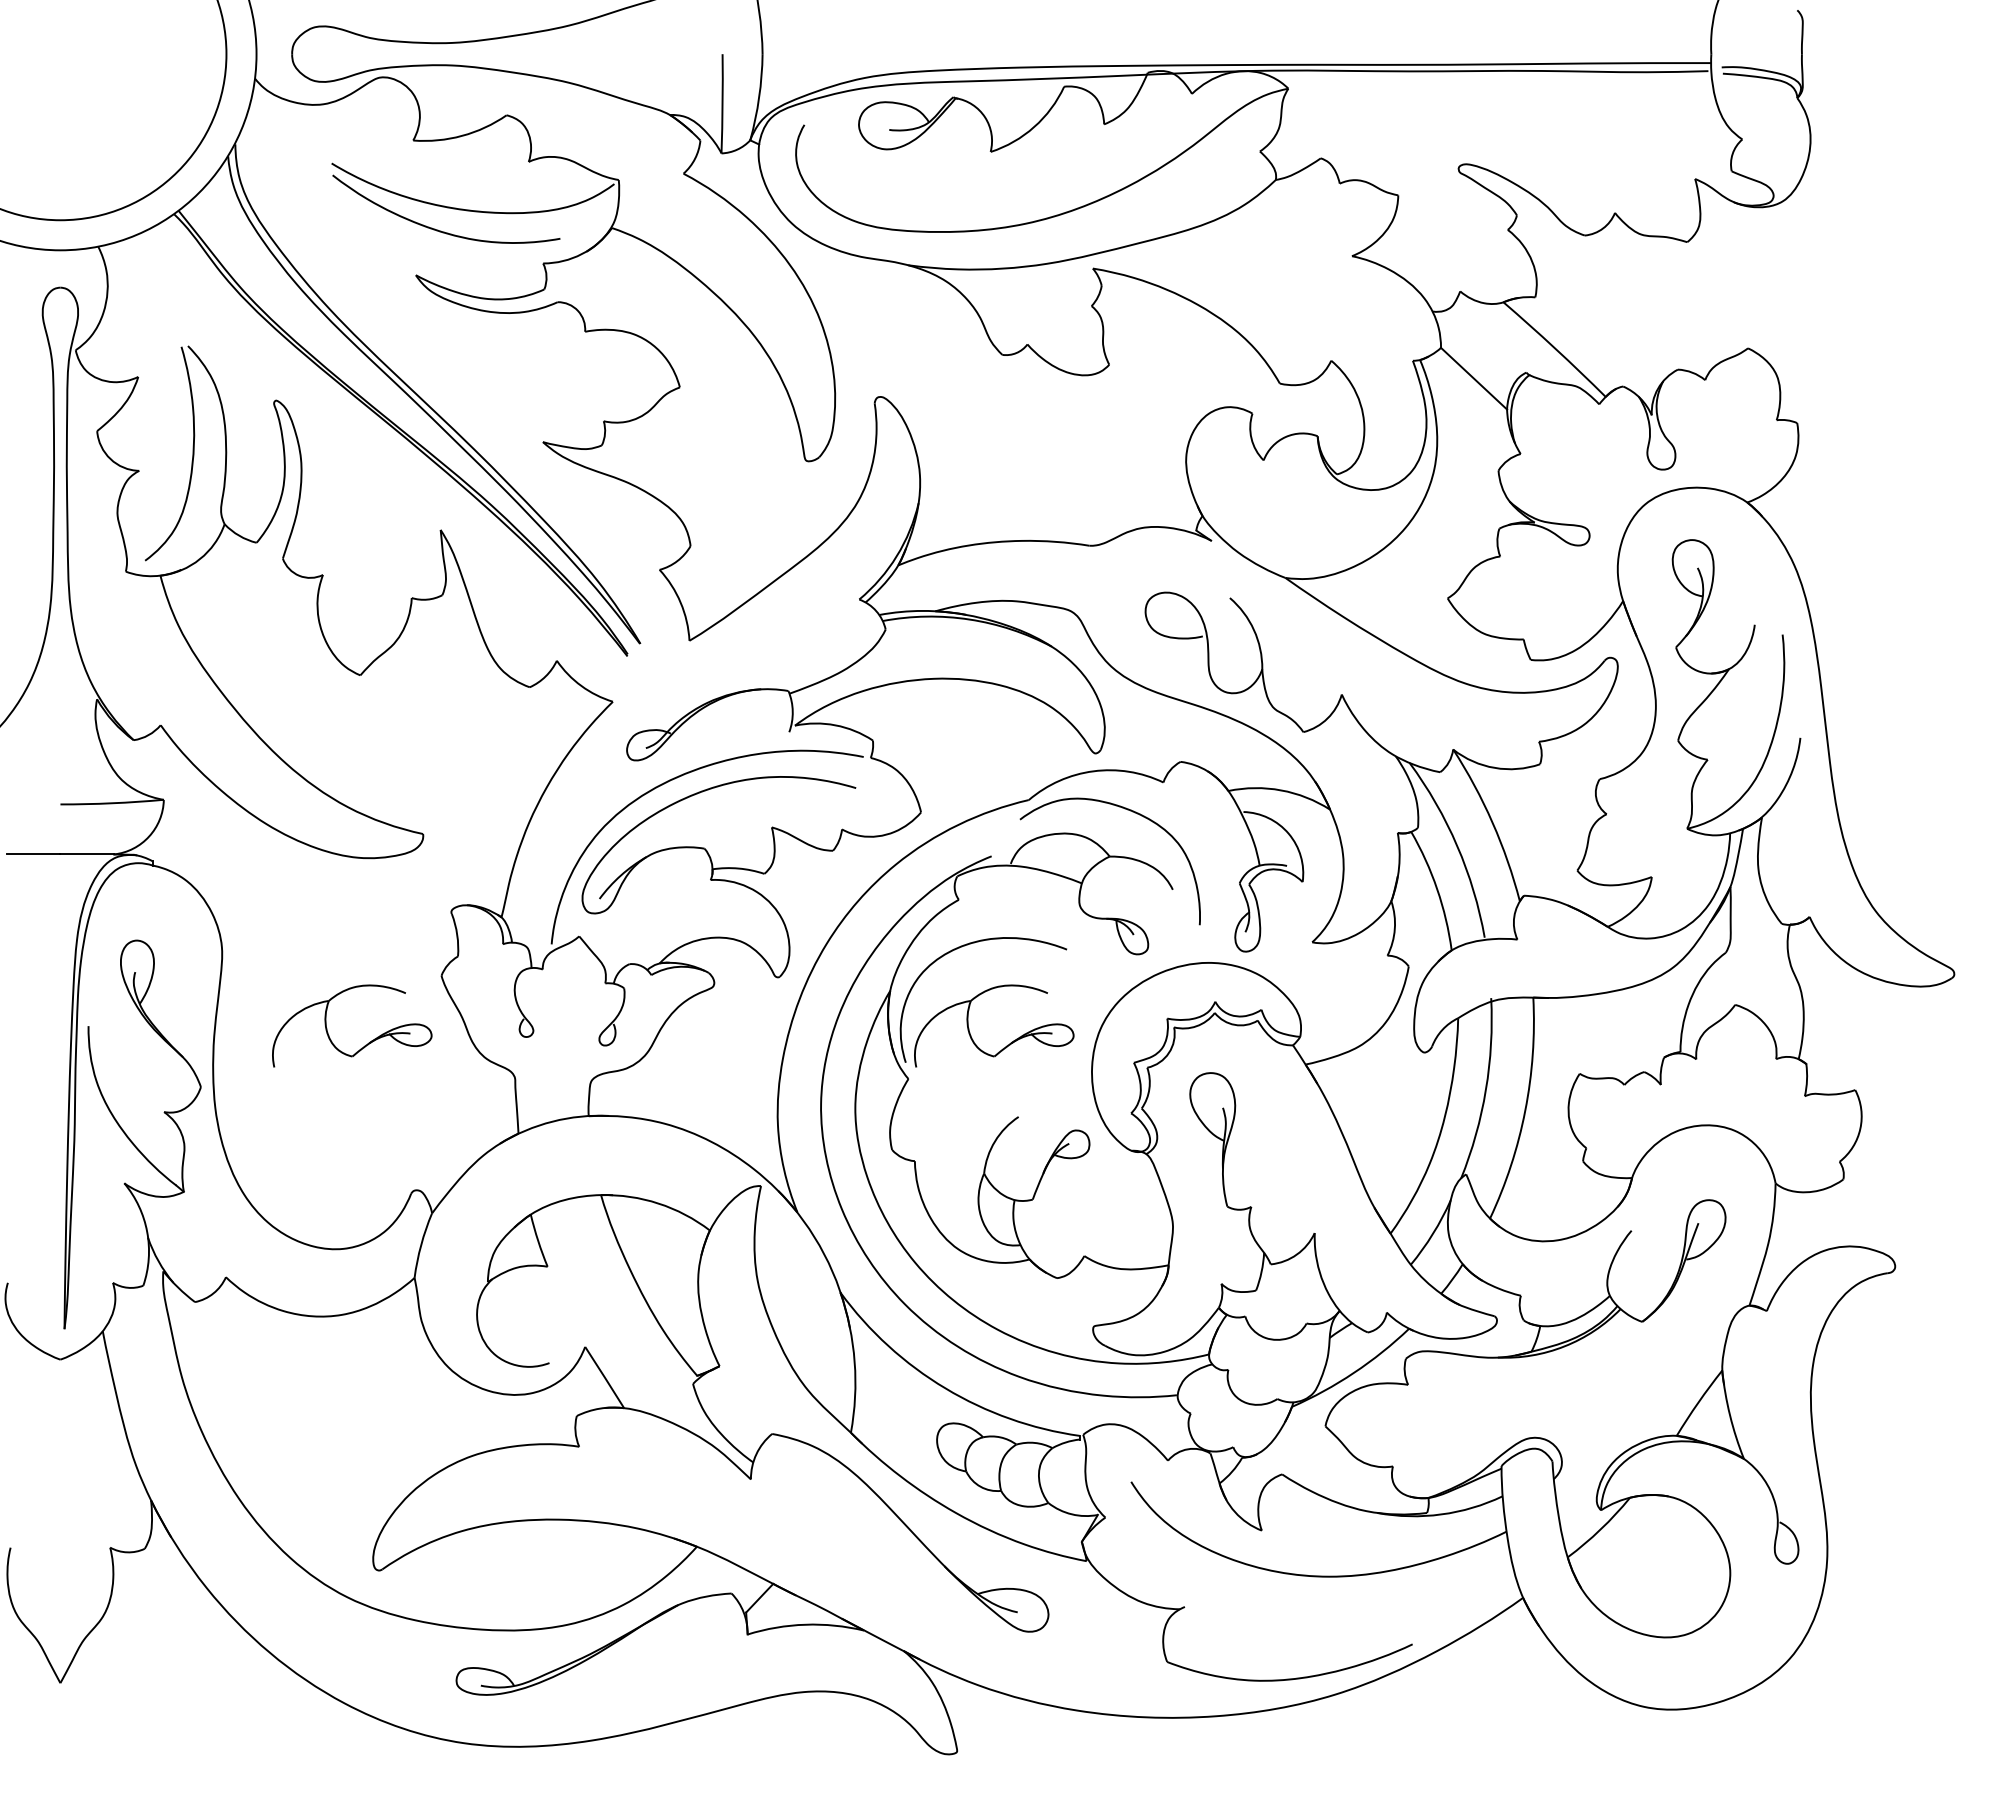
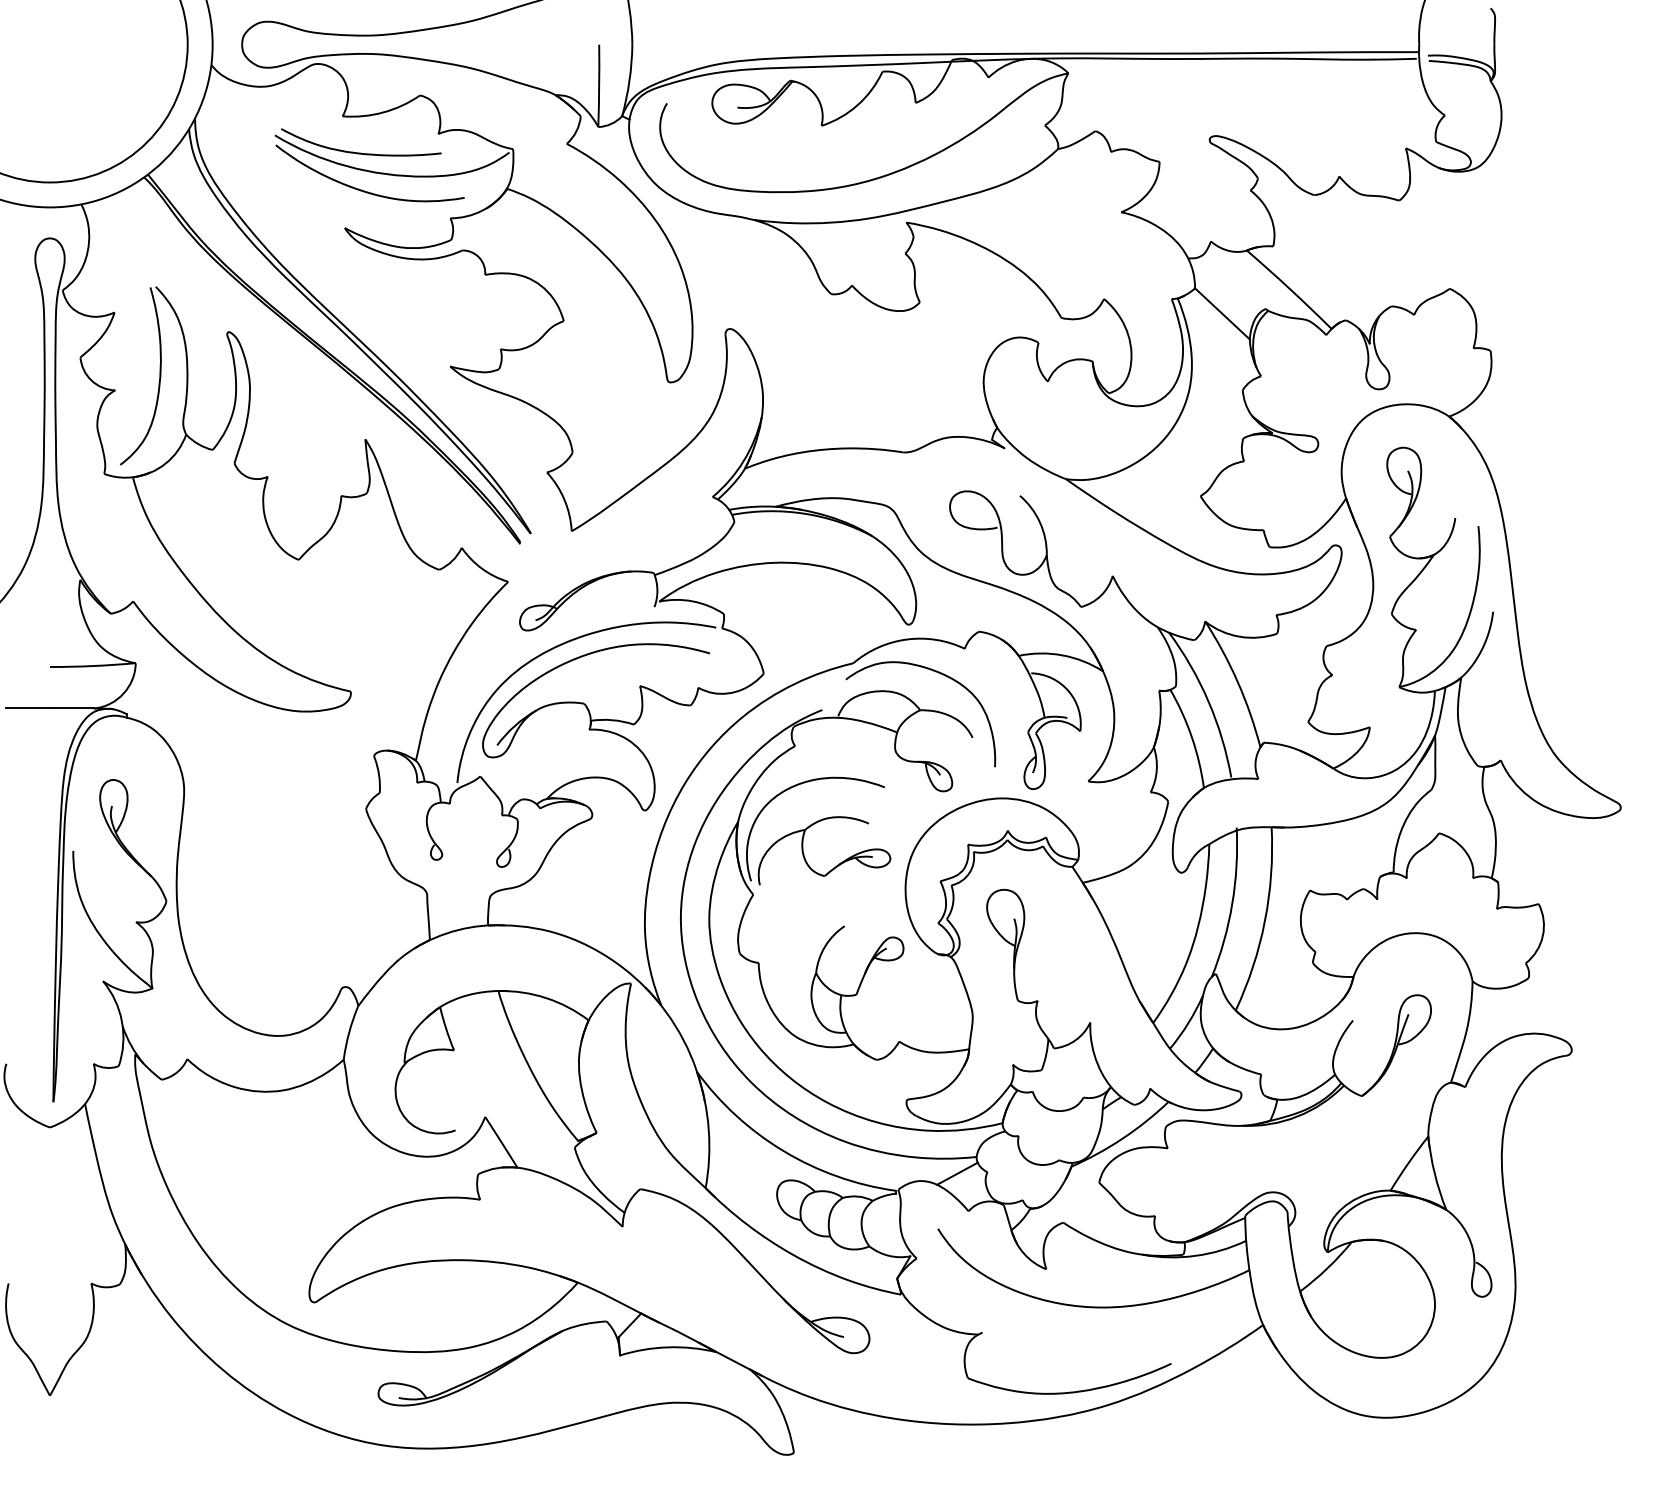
curve: (435, 184) -> (361, 152), added
part: (364, 1045) -> (302, 866), removed
line: (1154, 1415) -> (957, 1173), added

